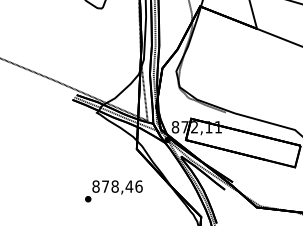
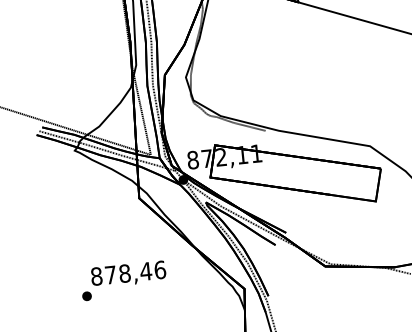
text: (113, 191) -> (123, 281), moved

